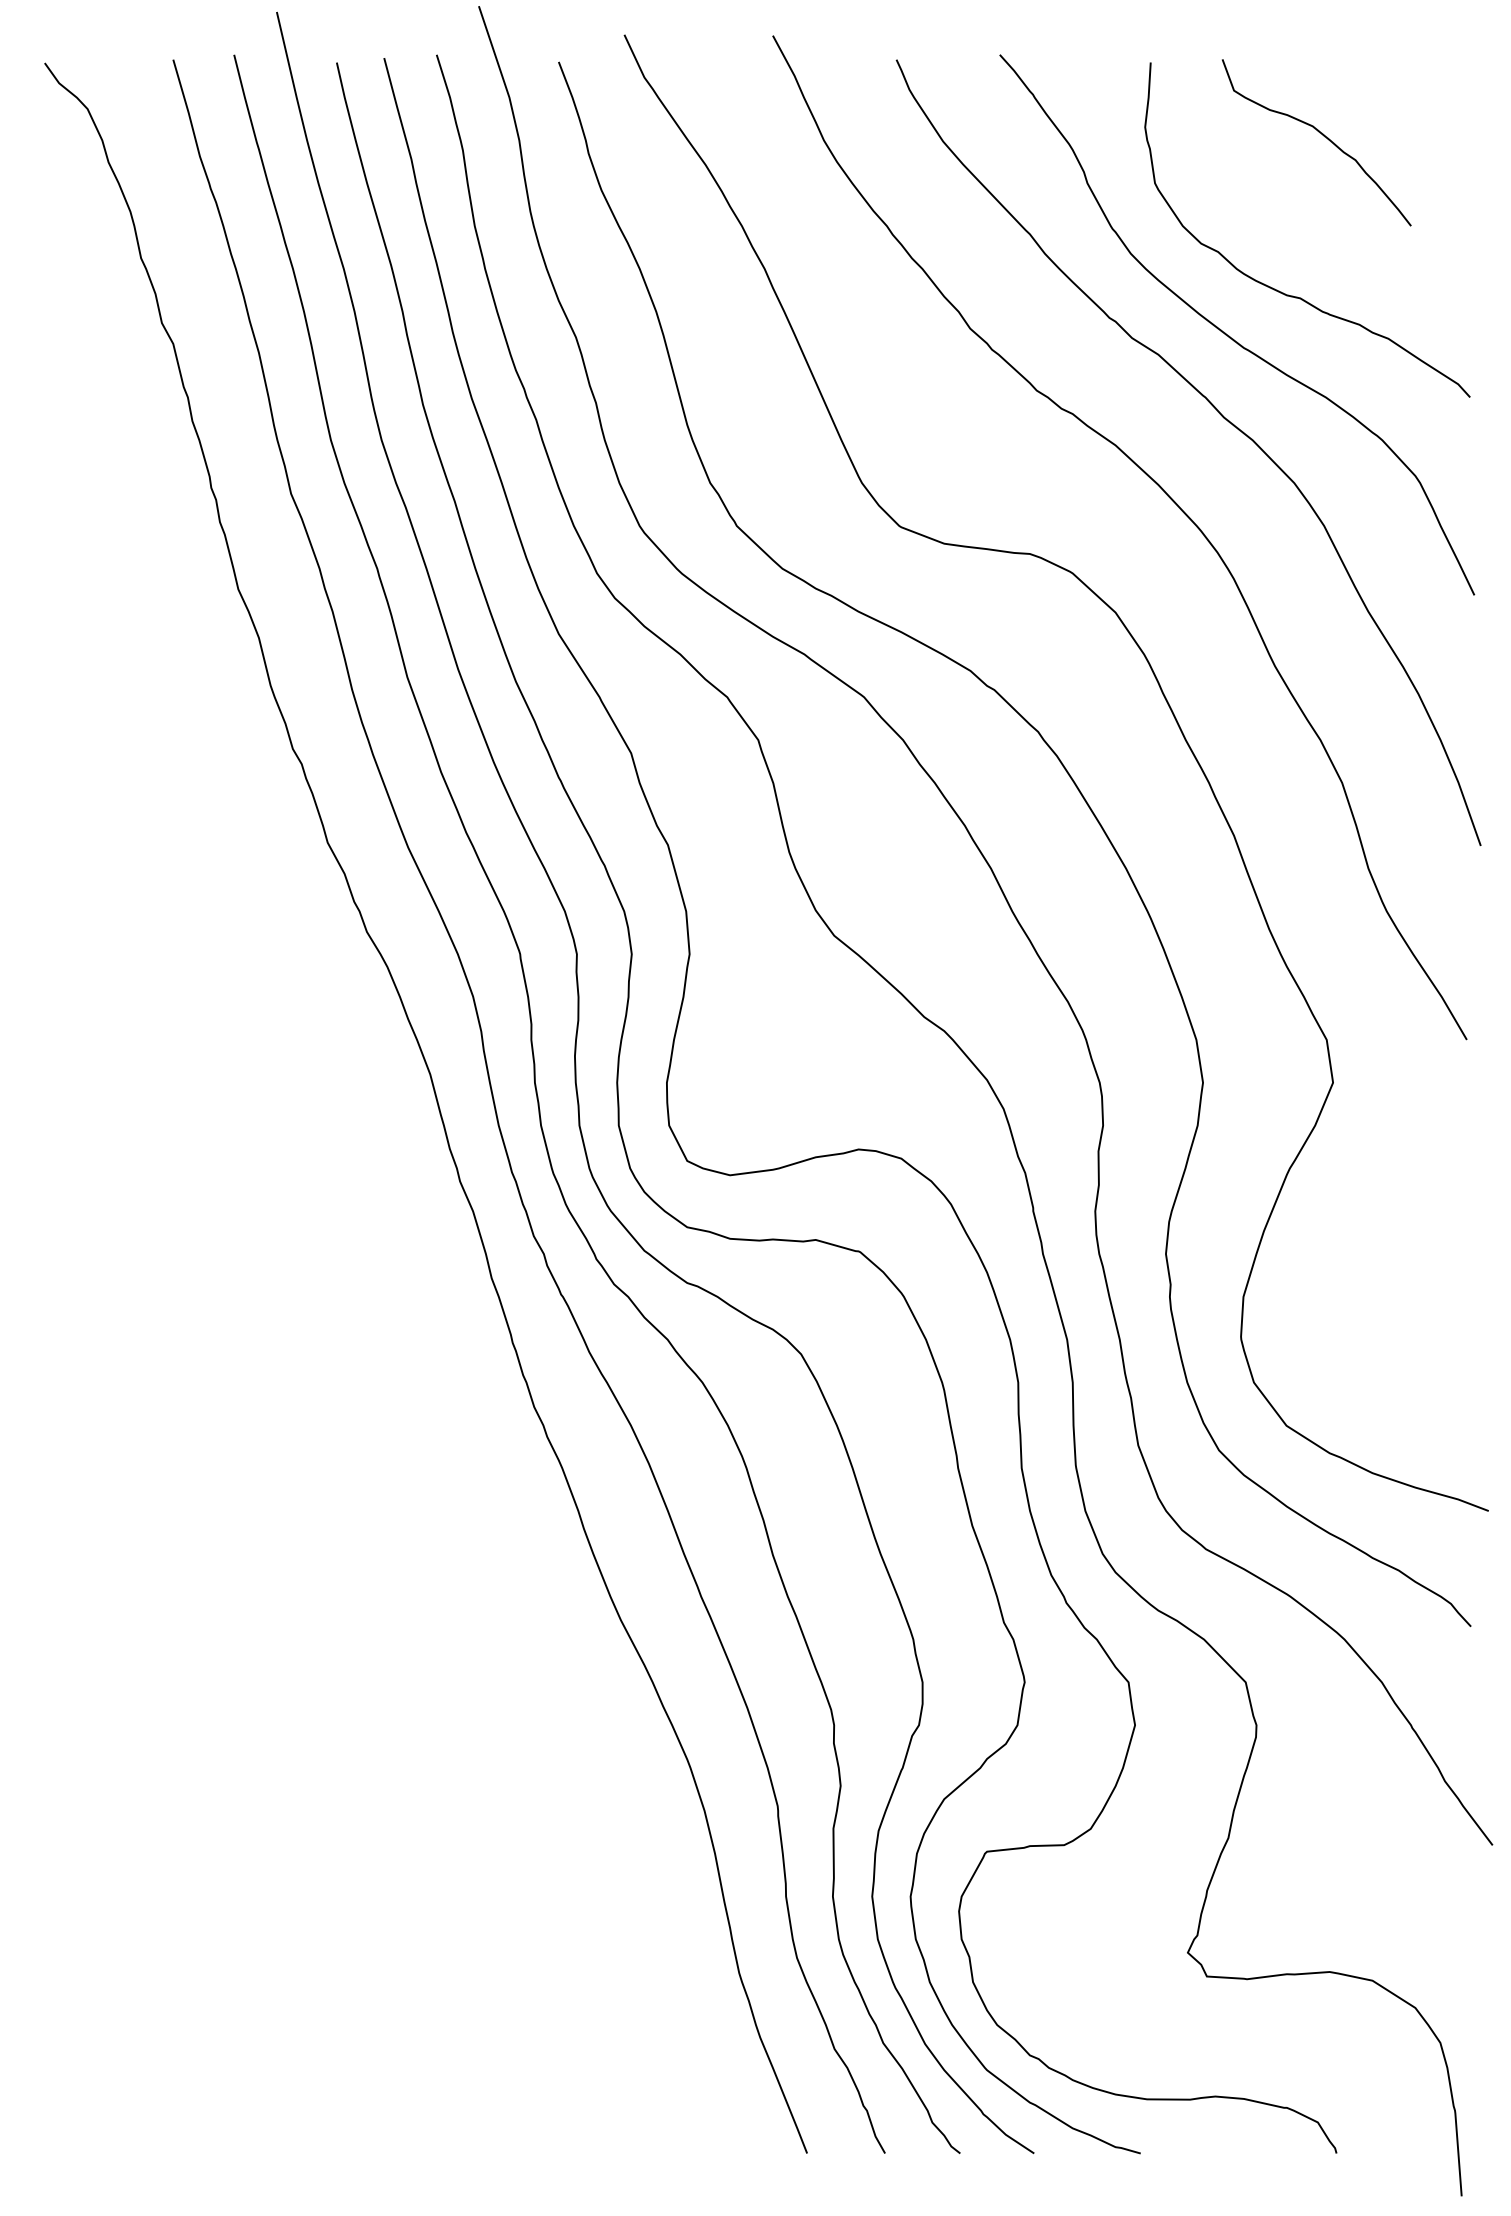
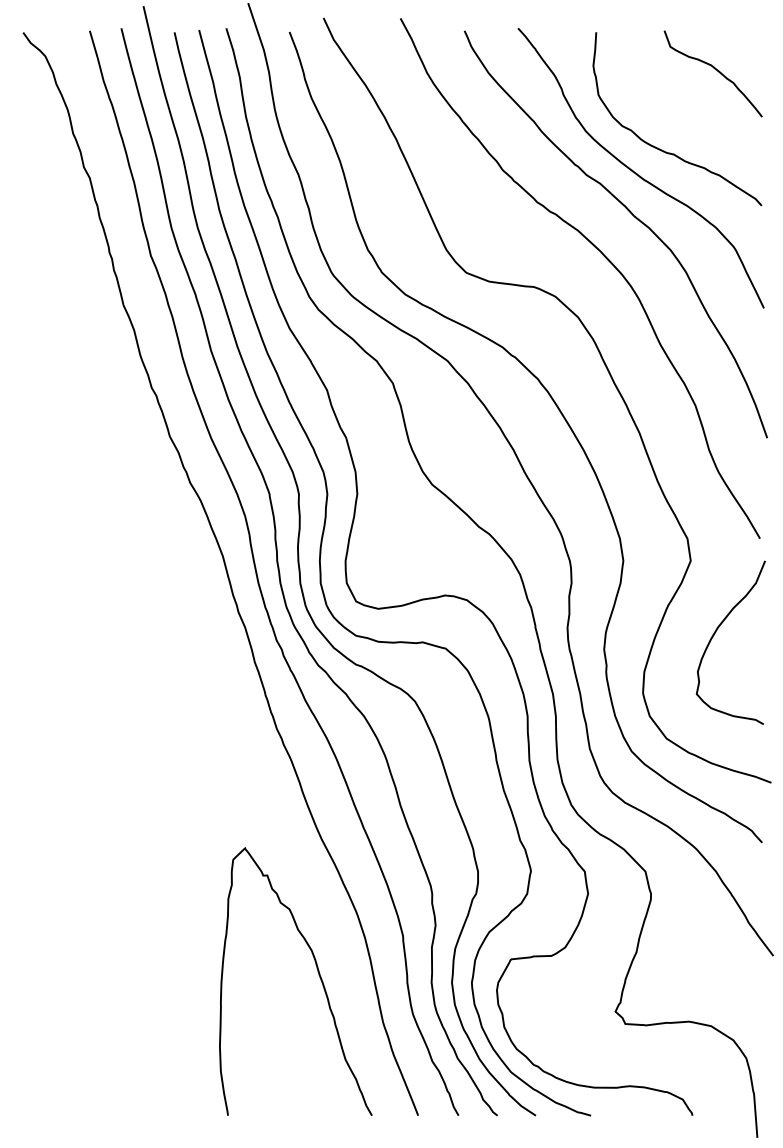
curve: (1320, 136) -> (715, 70), moved
curve: (1382, 1220) -> (716, 632), added
curve: (614, 1882) -> (318, 975), added

